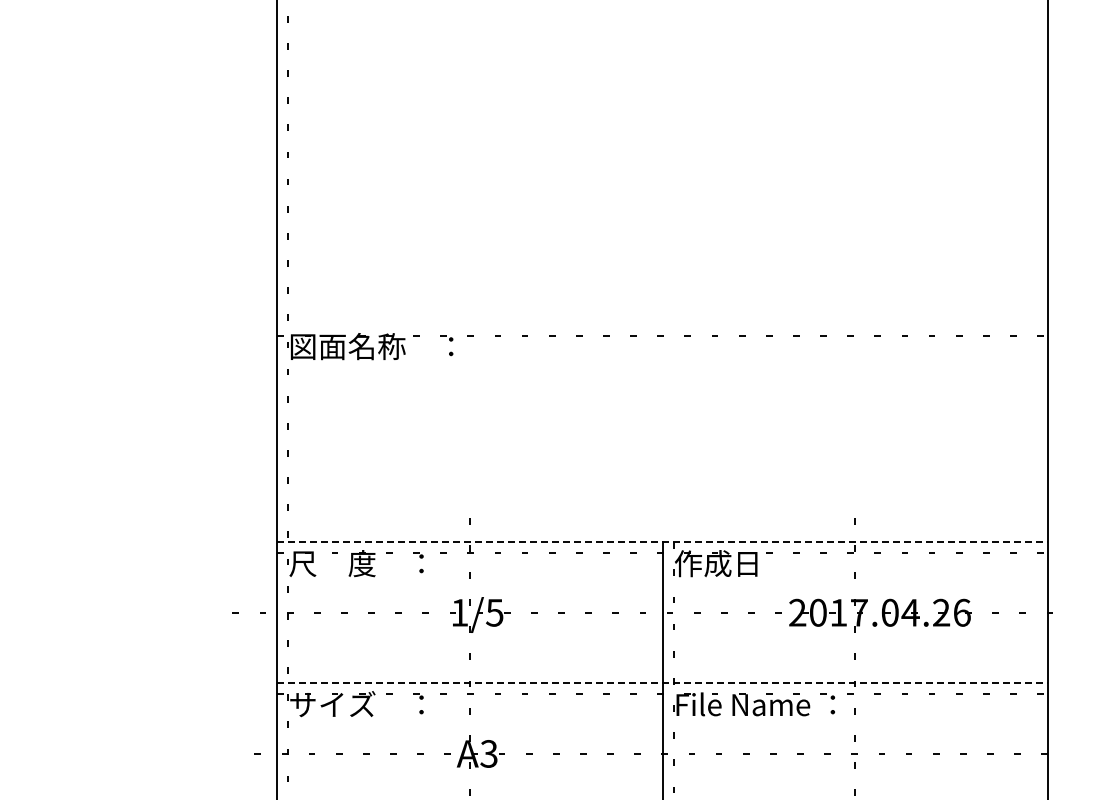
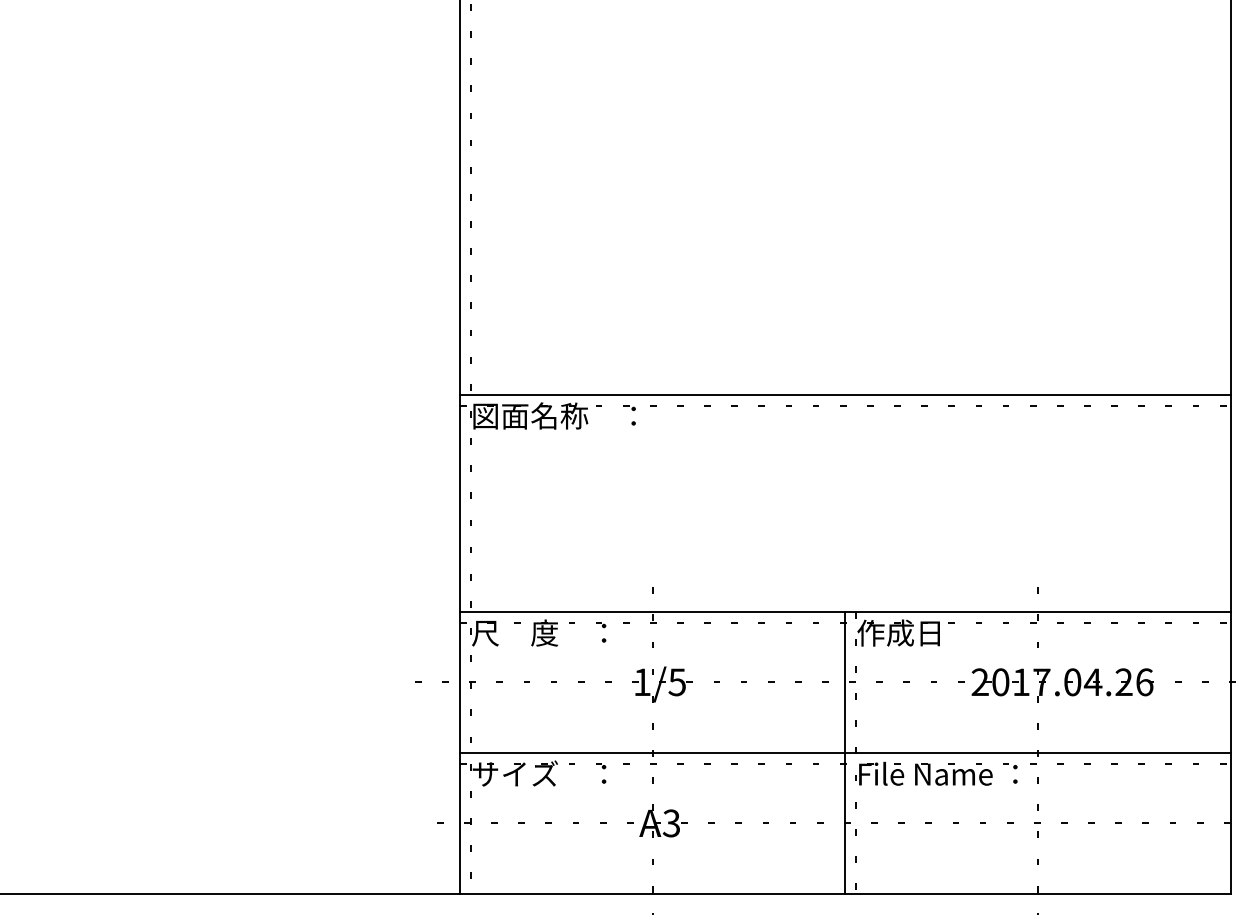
line: (661, 325) -> (844, 394), added
line: (662, 542) -> (845, 611), dashed -> solid
line: (662, 683) -> (845, 752), dashed -> solid

